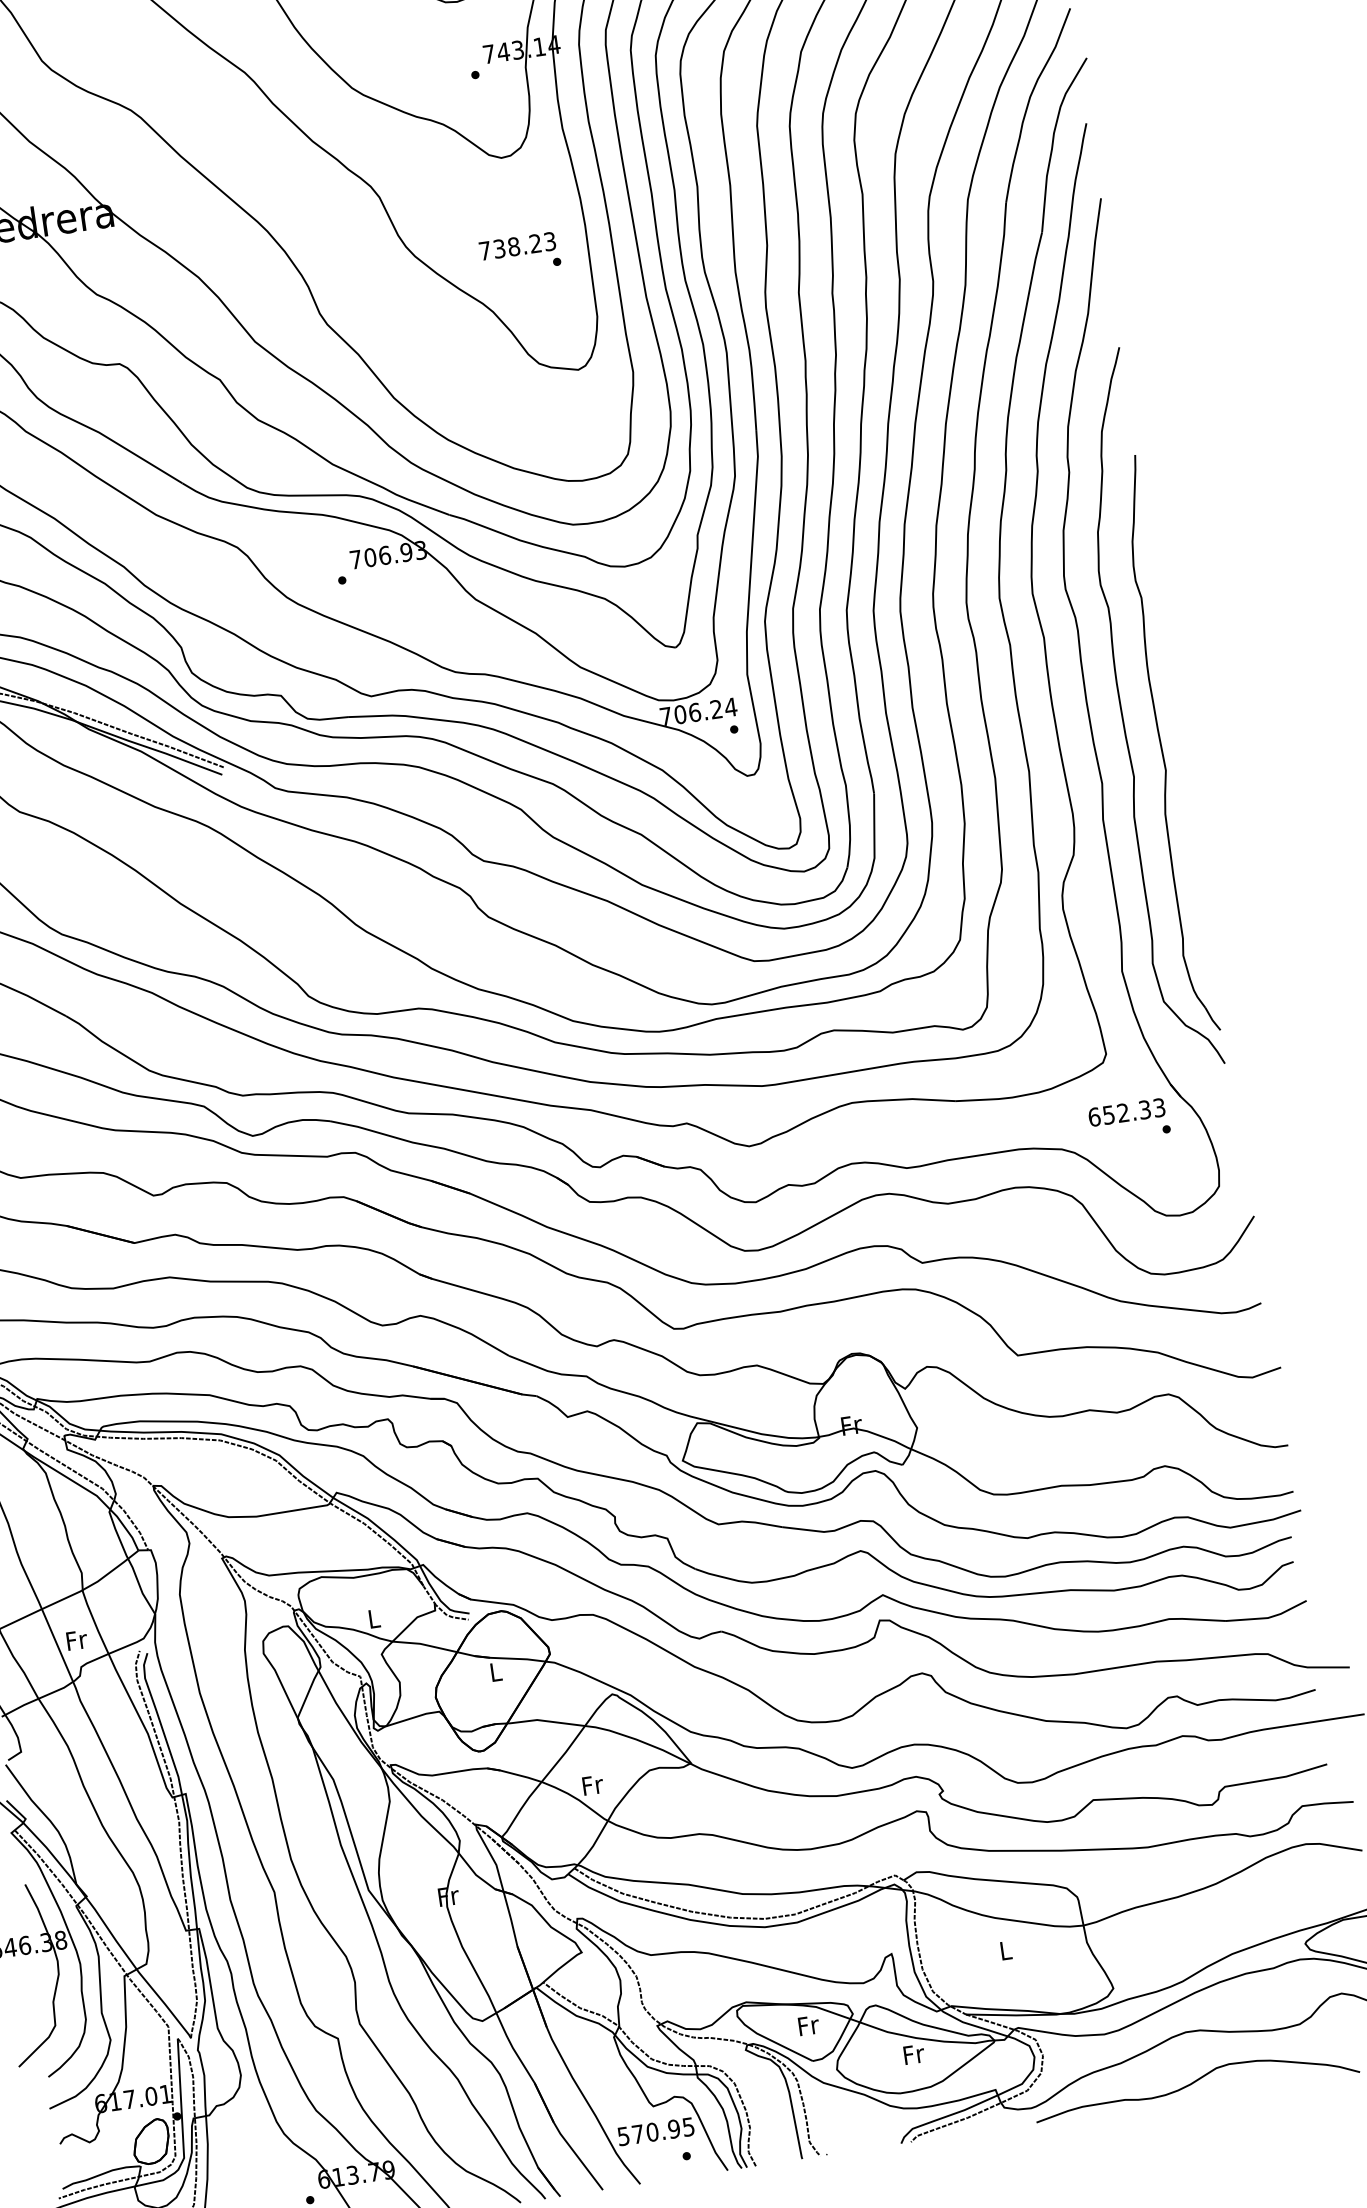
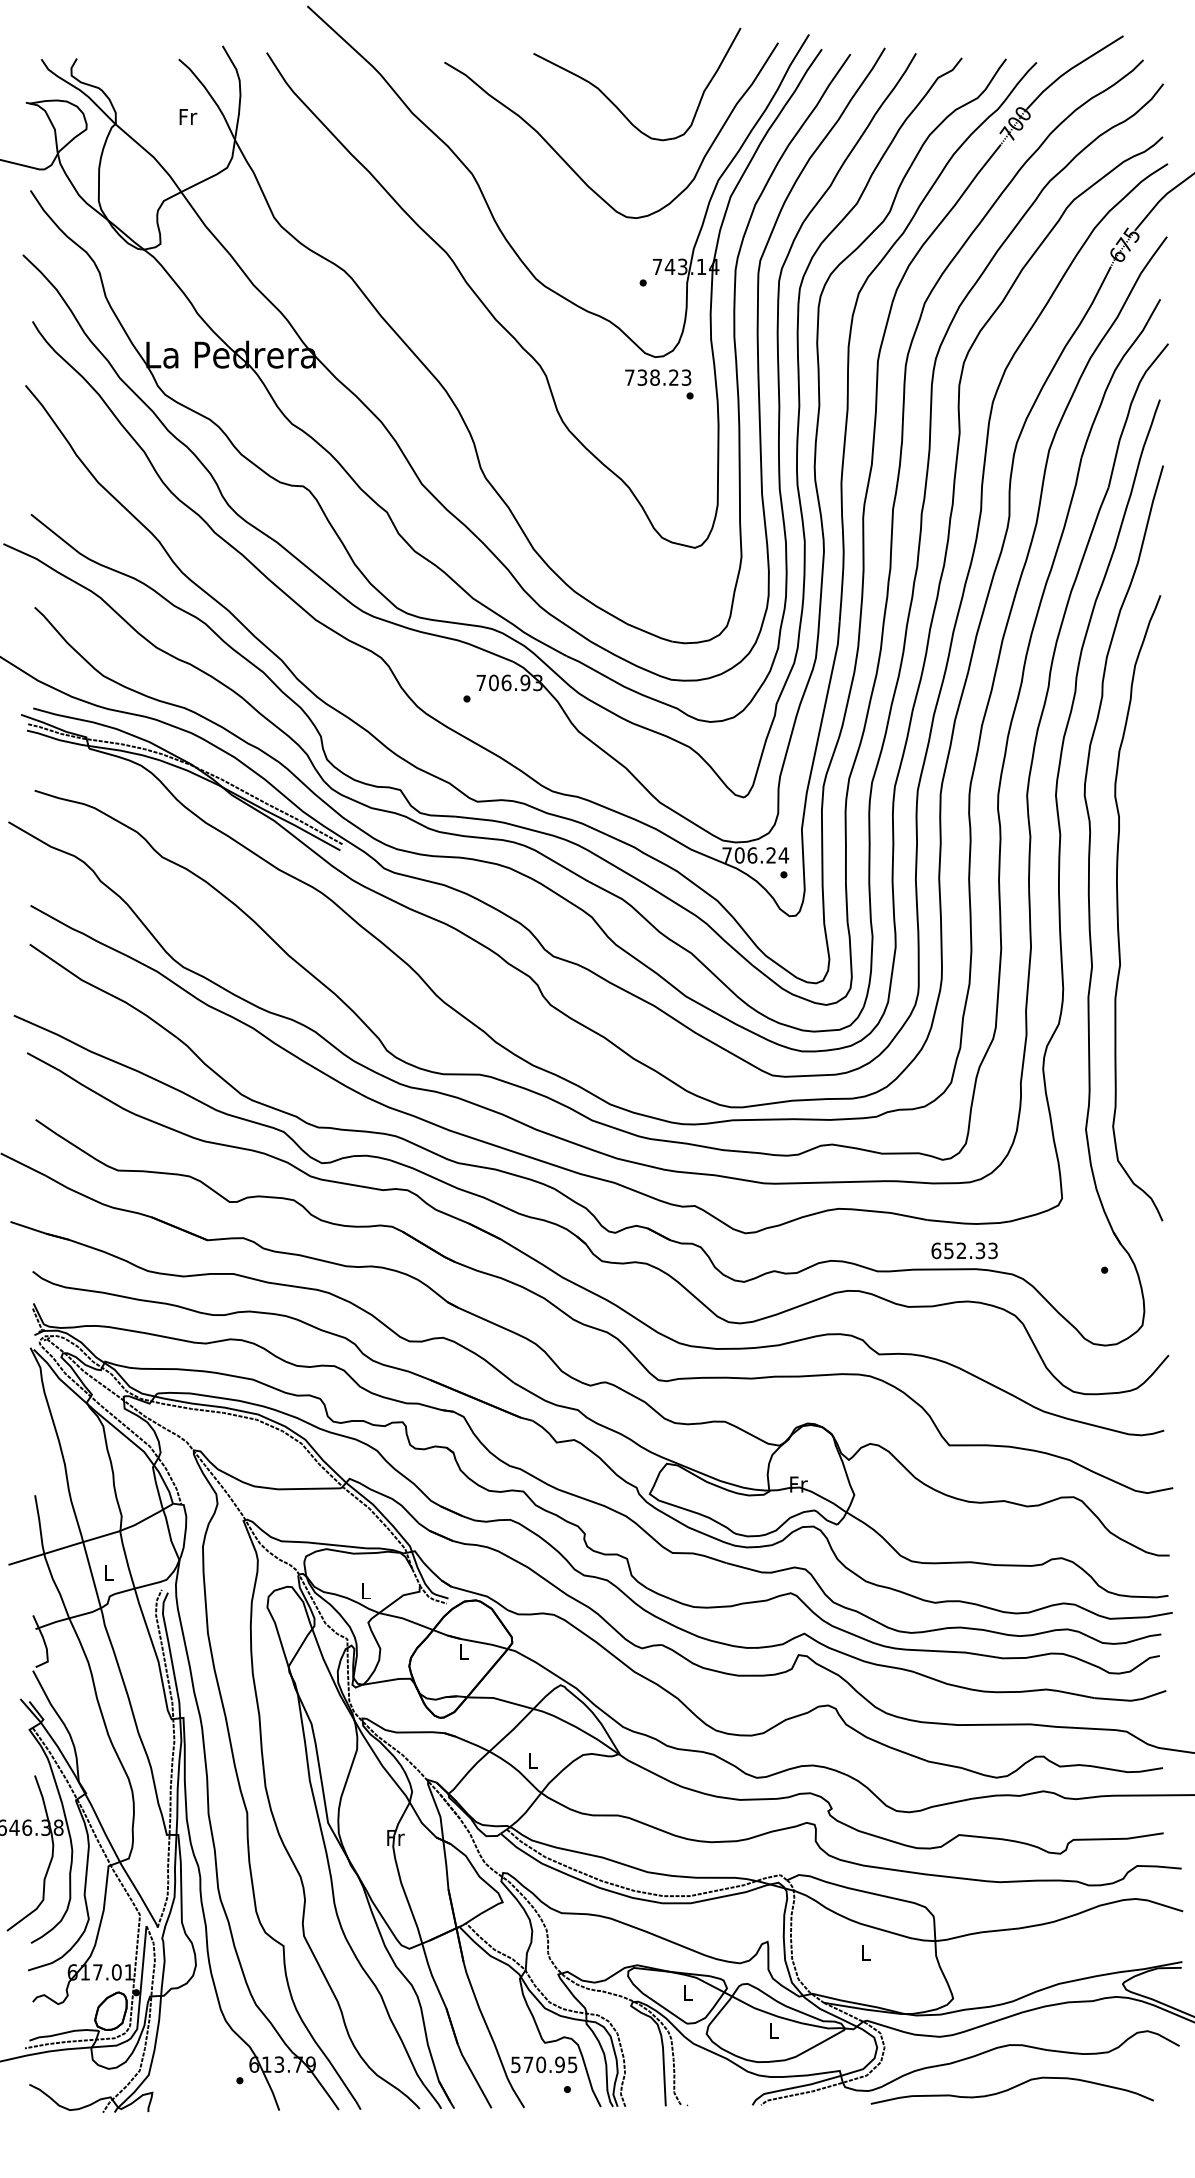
text: (520, 253) -> (659, 384), moved
part: (1165, 744) -> (1151, 940), removed
text: (1126, 1112) -> (964, 1250), moved
text: (77, 1640) -> (109, 1573), Fr -> L
text: (592, 1785) -> (532, 1760), Fr -> L
text: (808, 2025) -> (687, 1992), Fr -> L
text: (914, 2054) -> (774, 2030), Fr -> L

